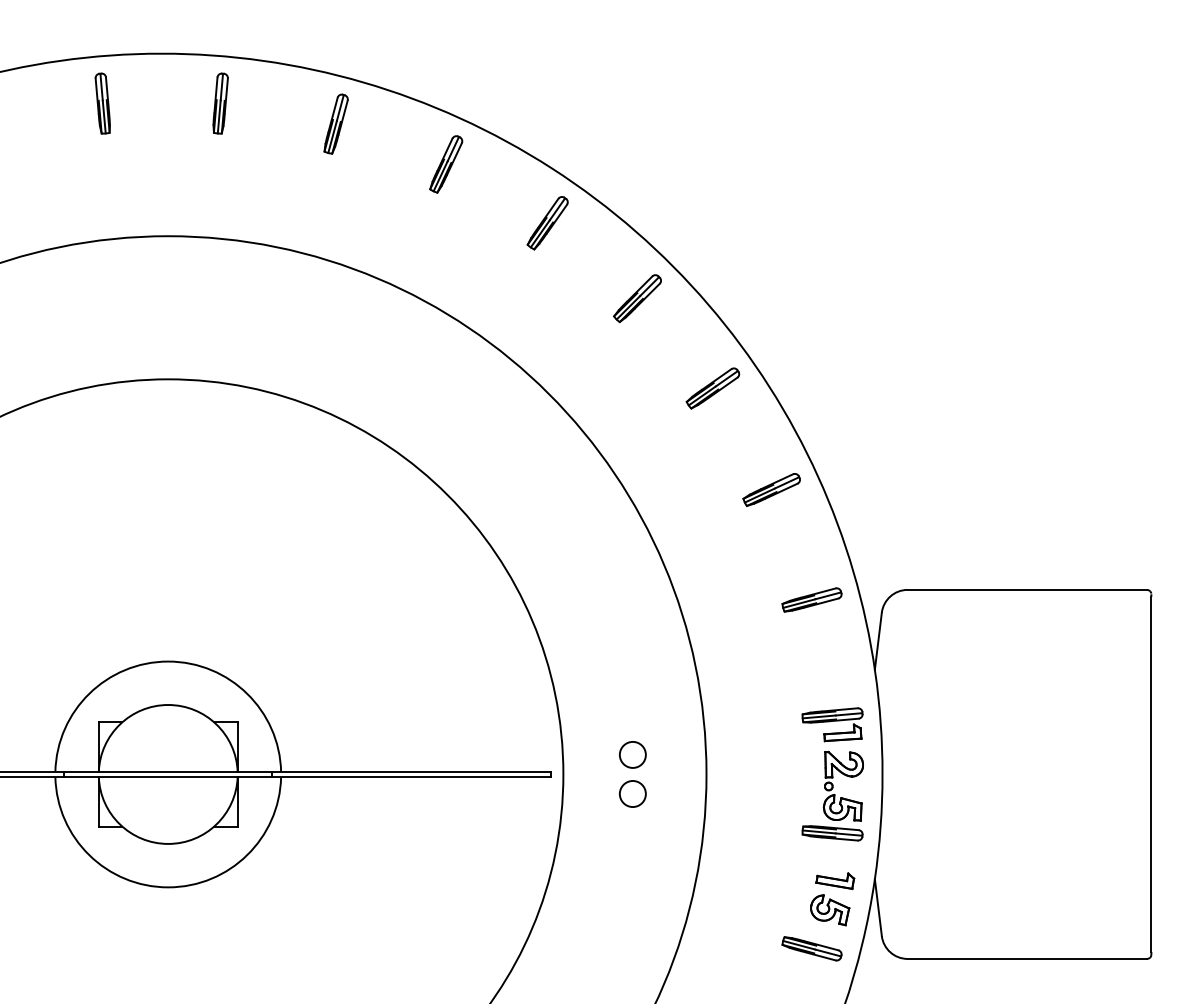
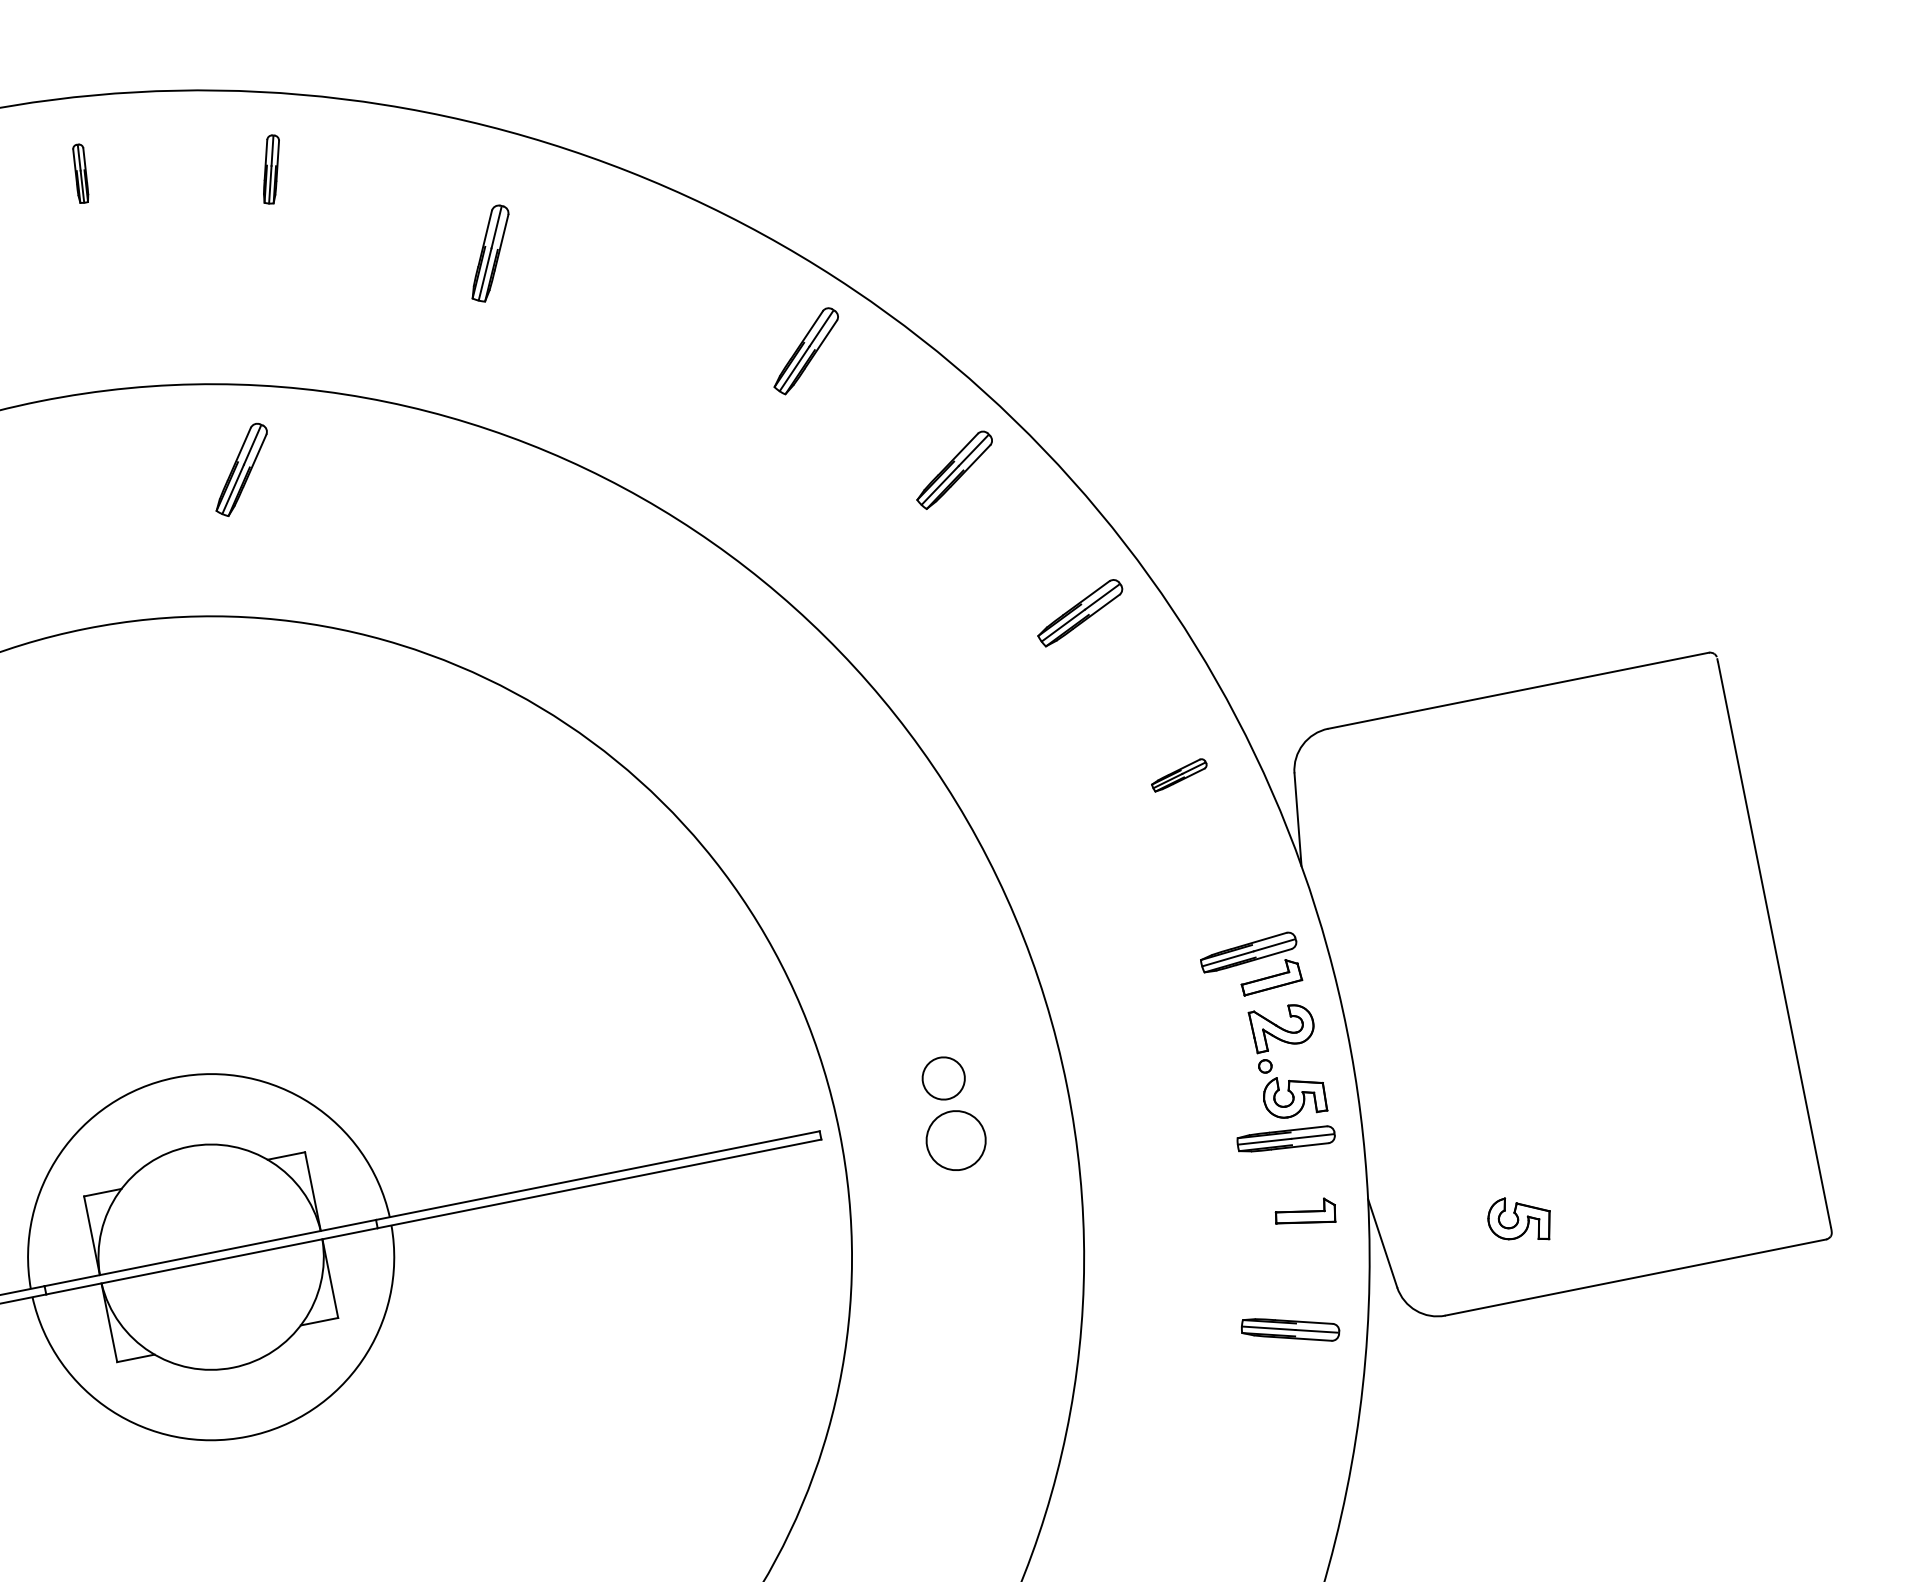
part: (220, 103) -> (81, 173), size x0.6
part: (335, 123) -> (270, 168), size x0.7
part: (446, 164) -> (490, 253), moved
part: (547, 223) -> (241, 470), moved
part: (811, 599) -> (1178, 774), size x0.6
circle: (632, 793) -> (955, 1139), size x1.4
part: (830, 910) -> (1520, 1220), moved

